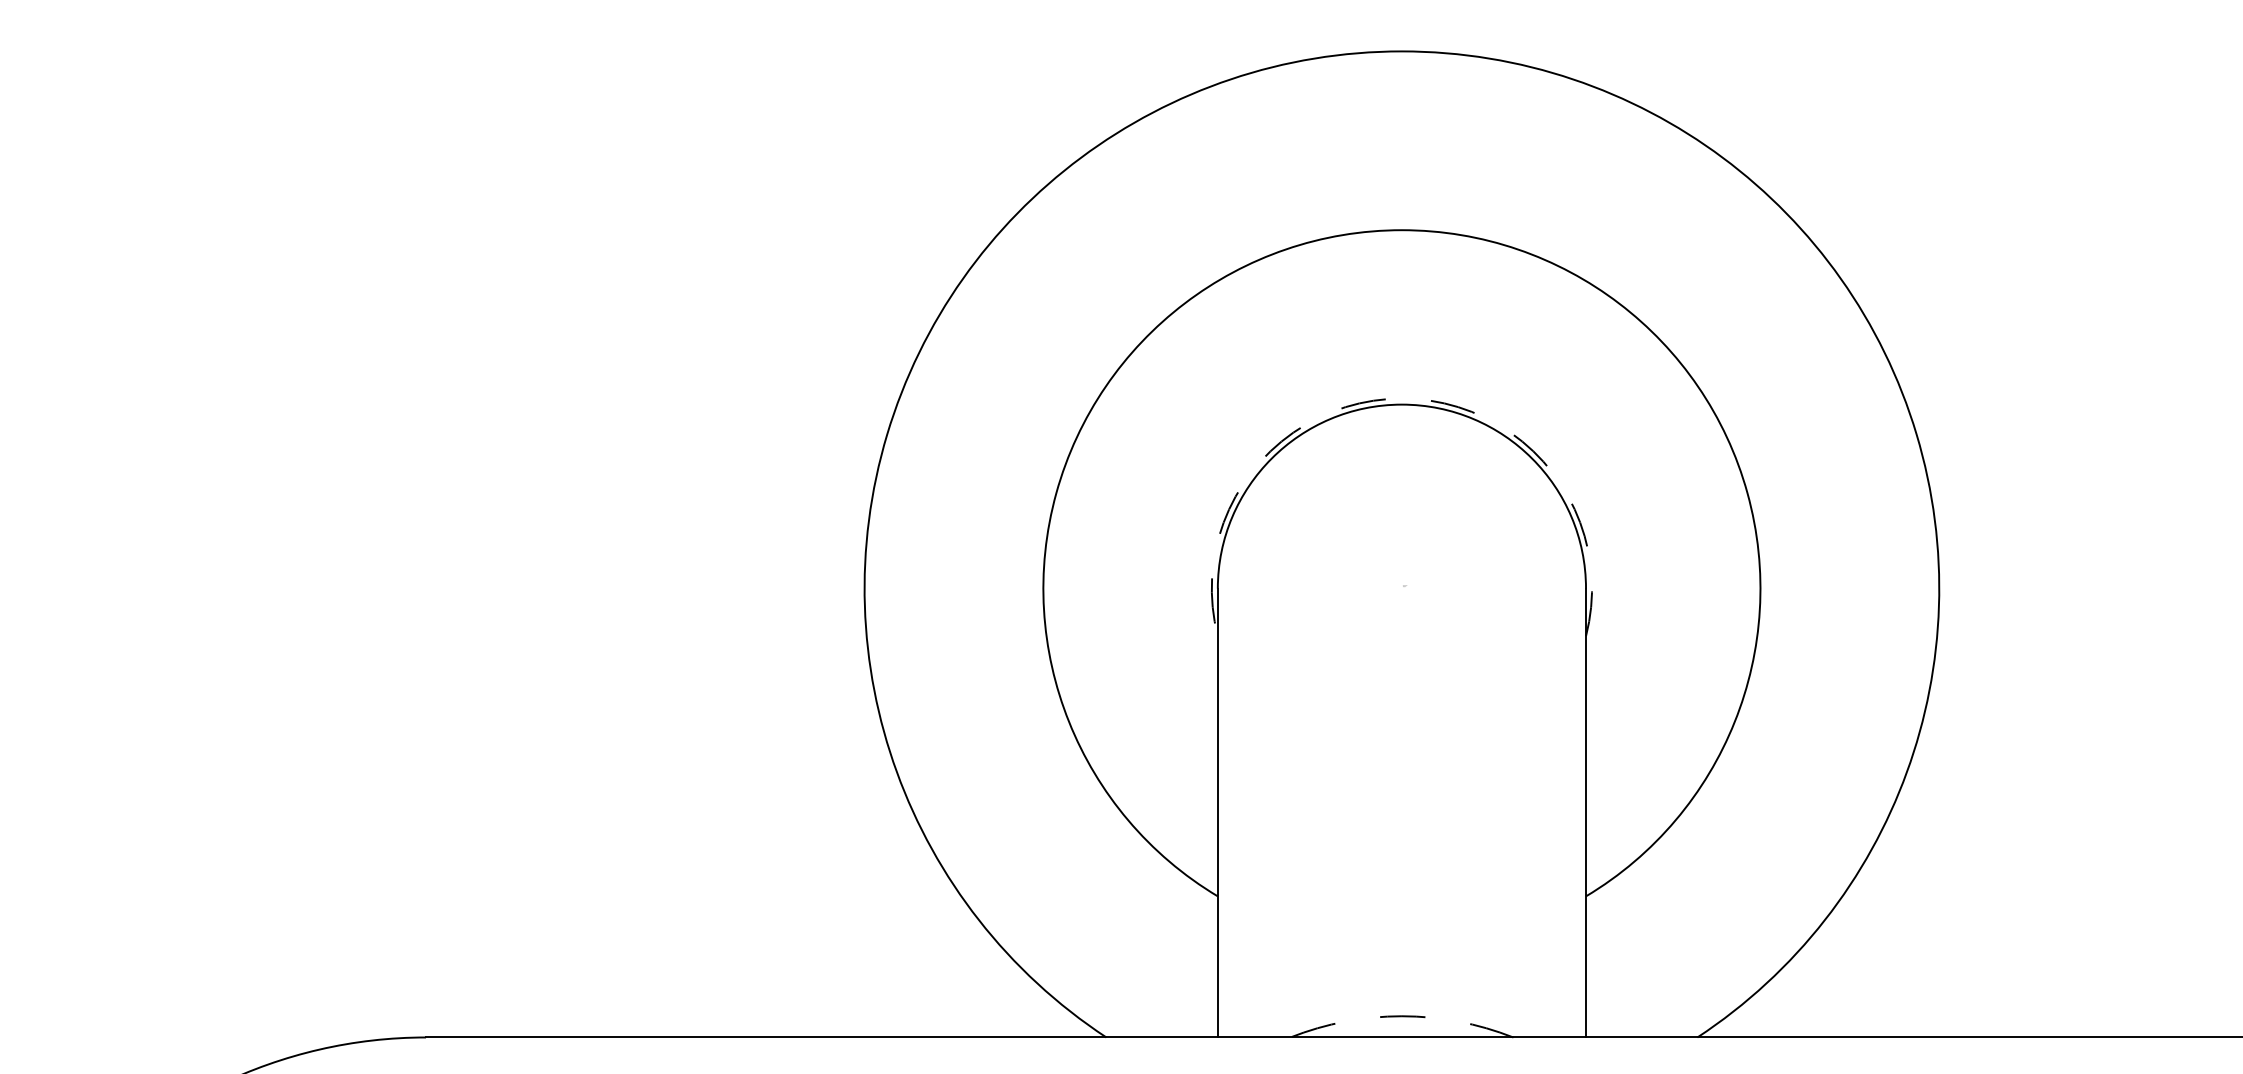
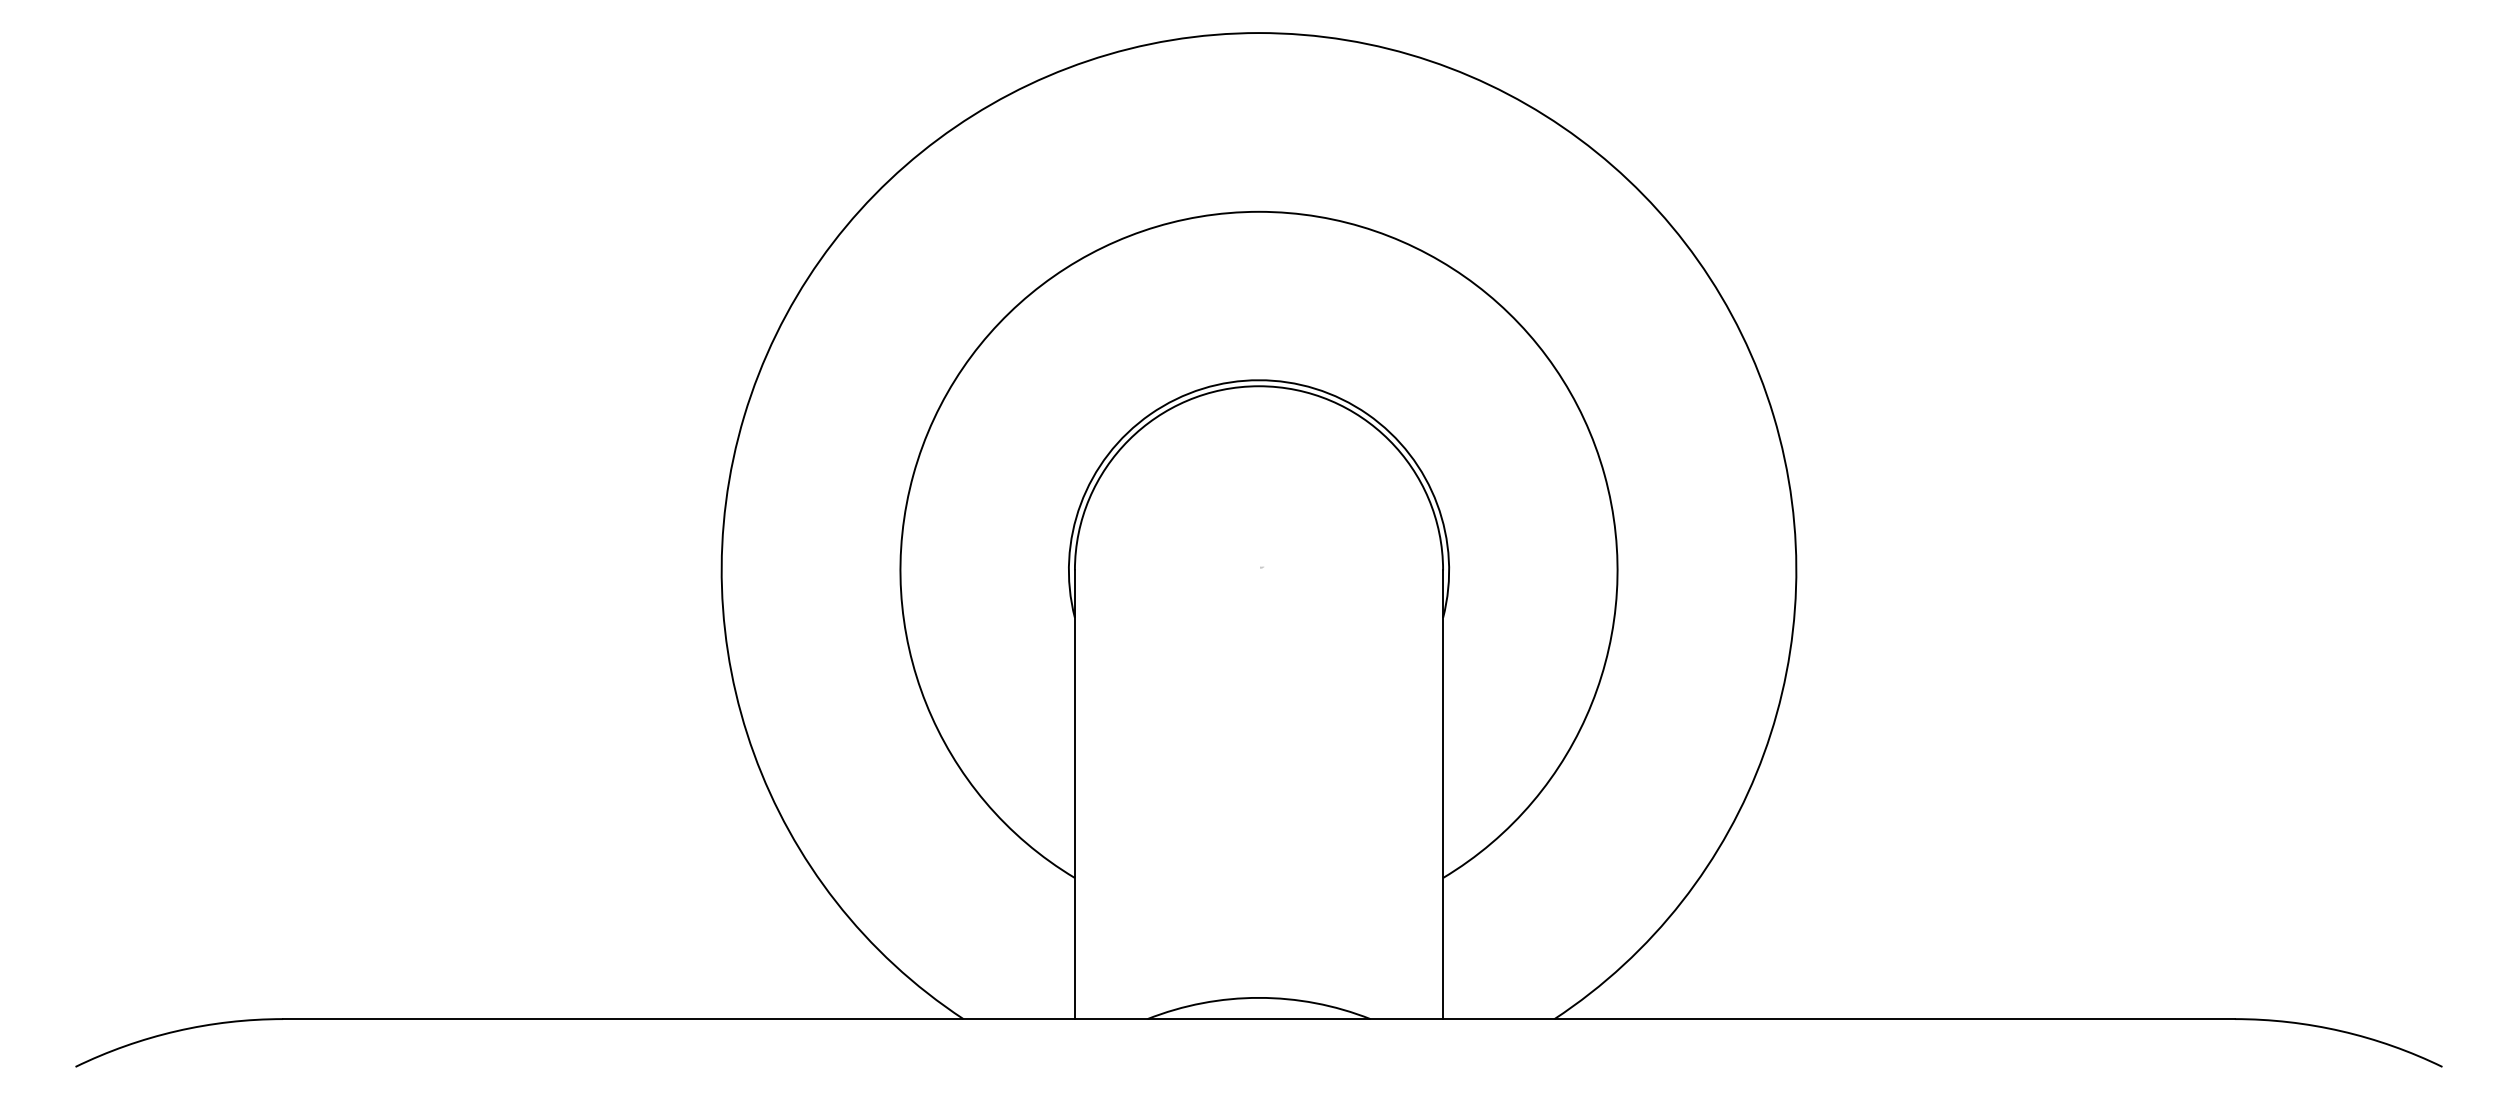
arc: (1402, 398) -> (1259, 380), dashed -> solid
arc: (1402, 1015) -> (1259, 997), dashed -> solid

